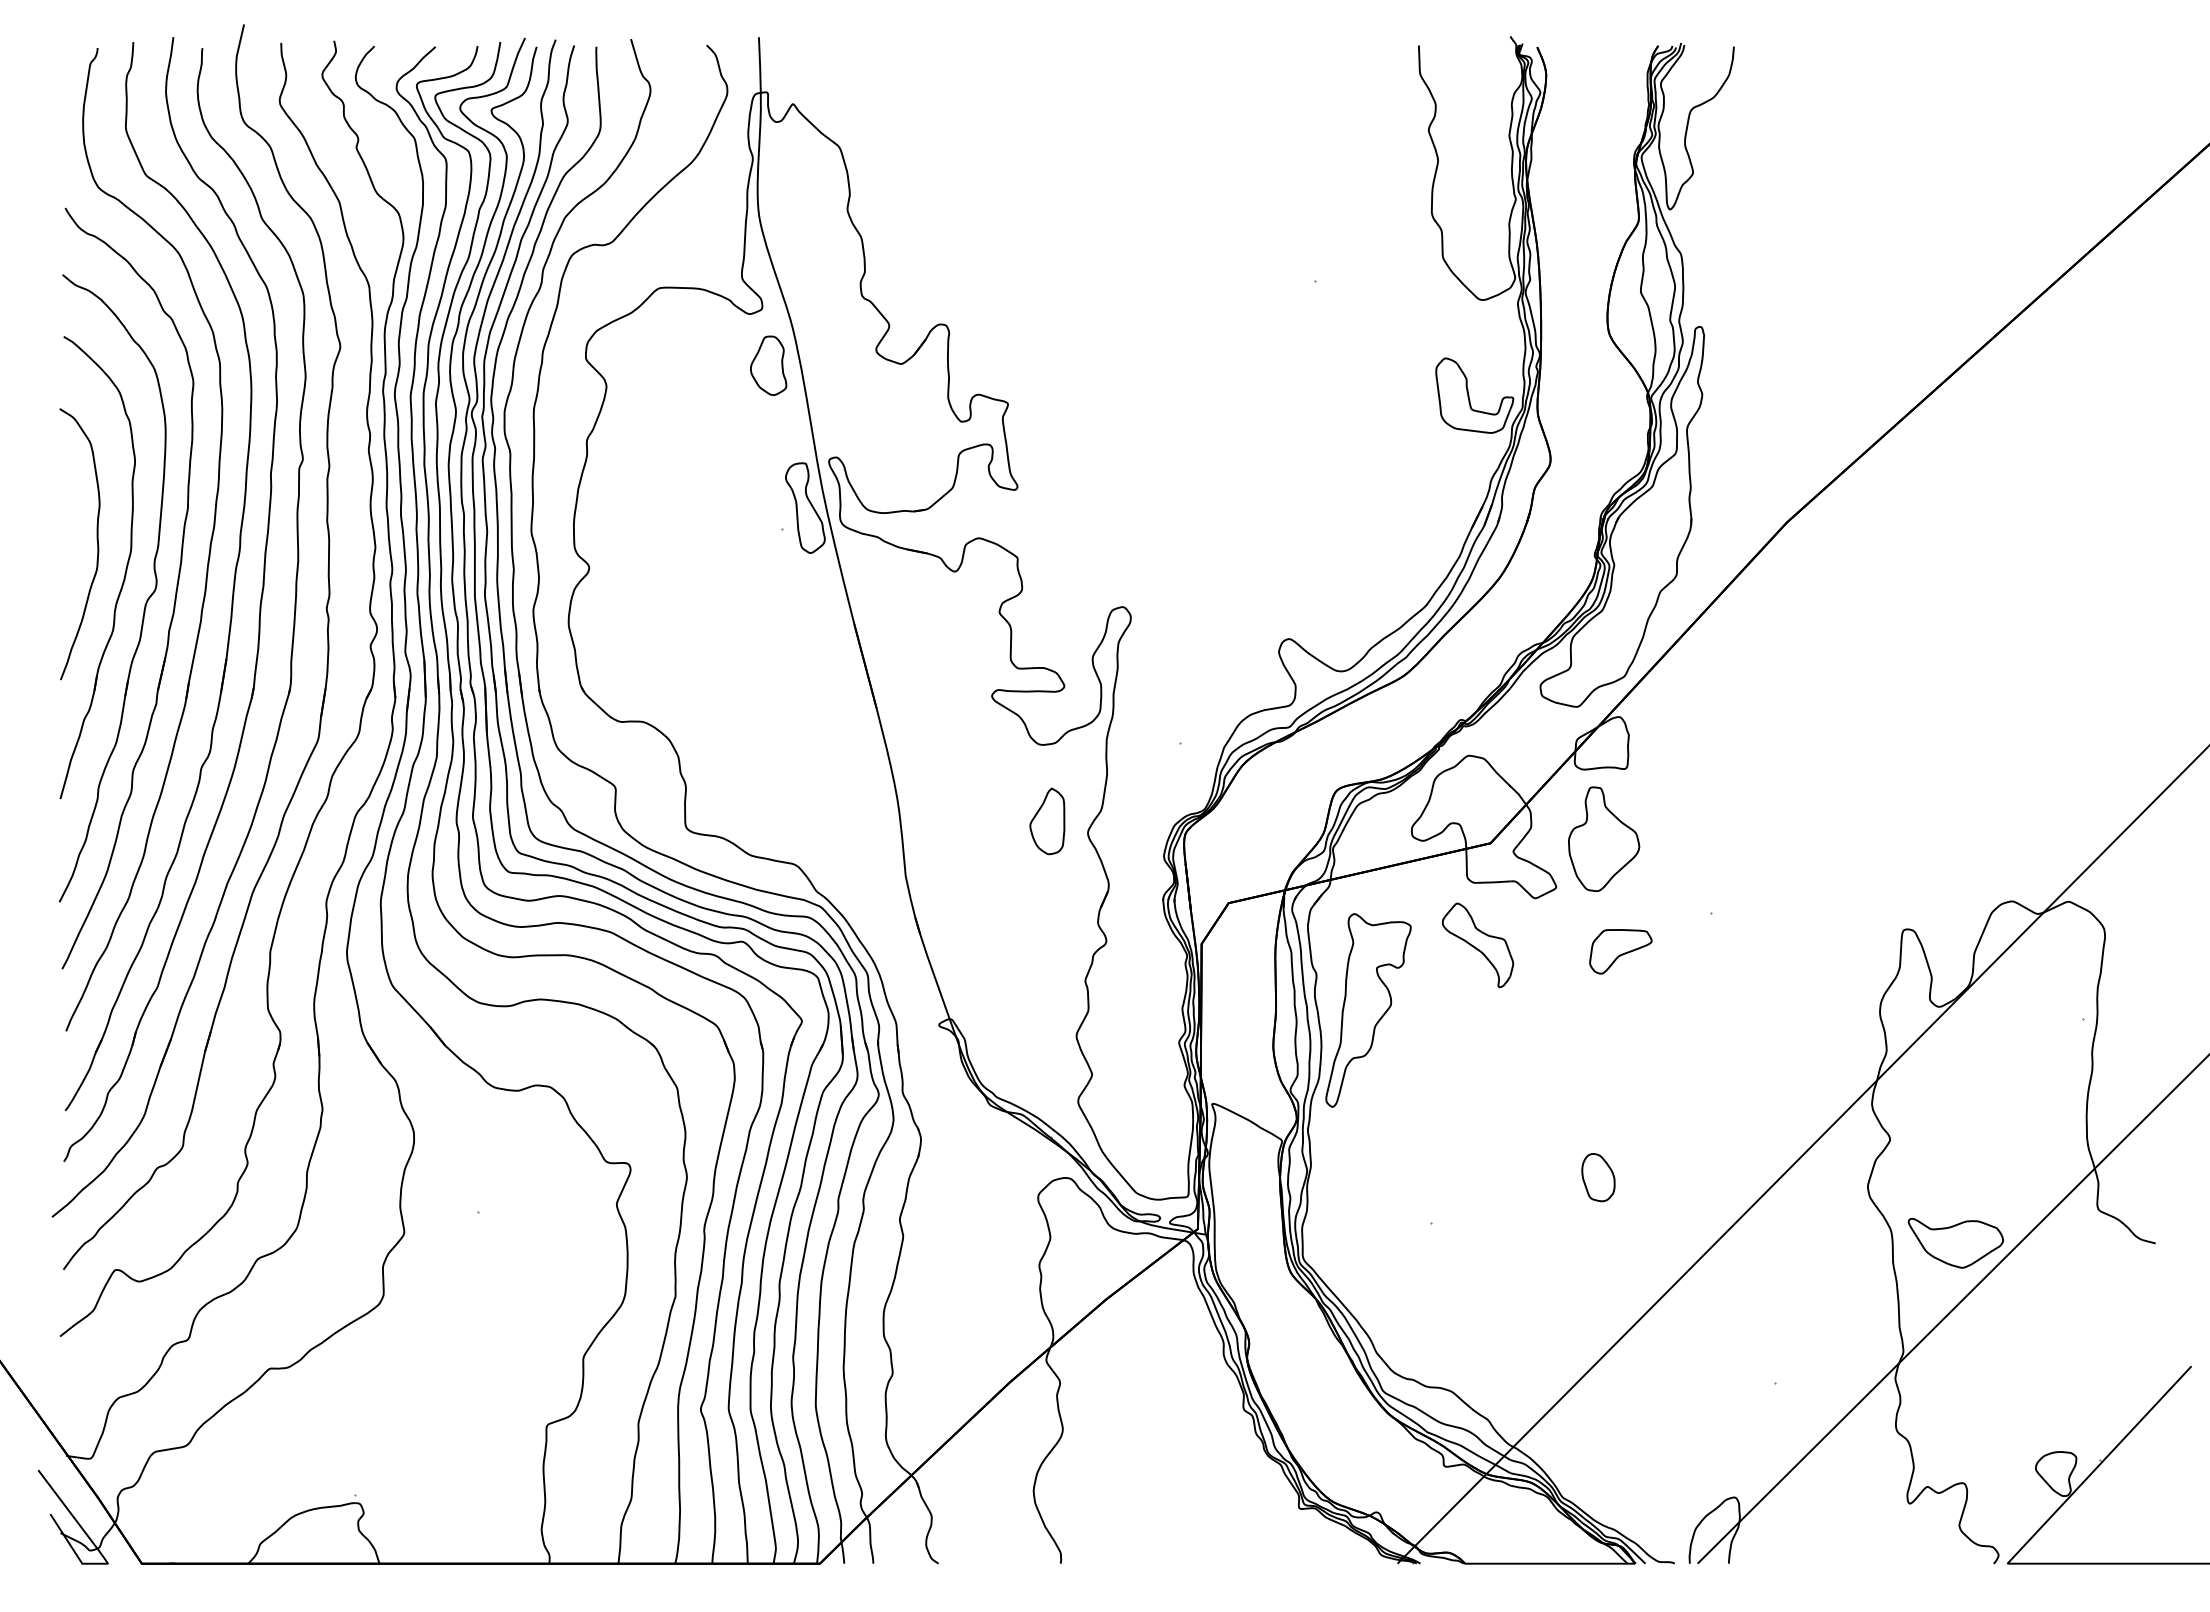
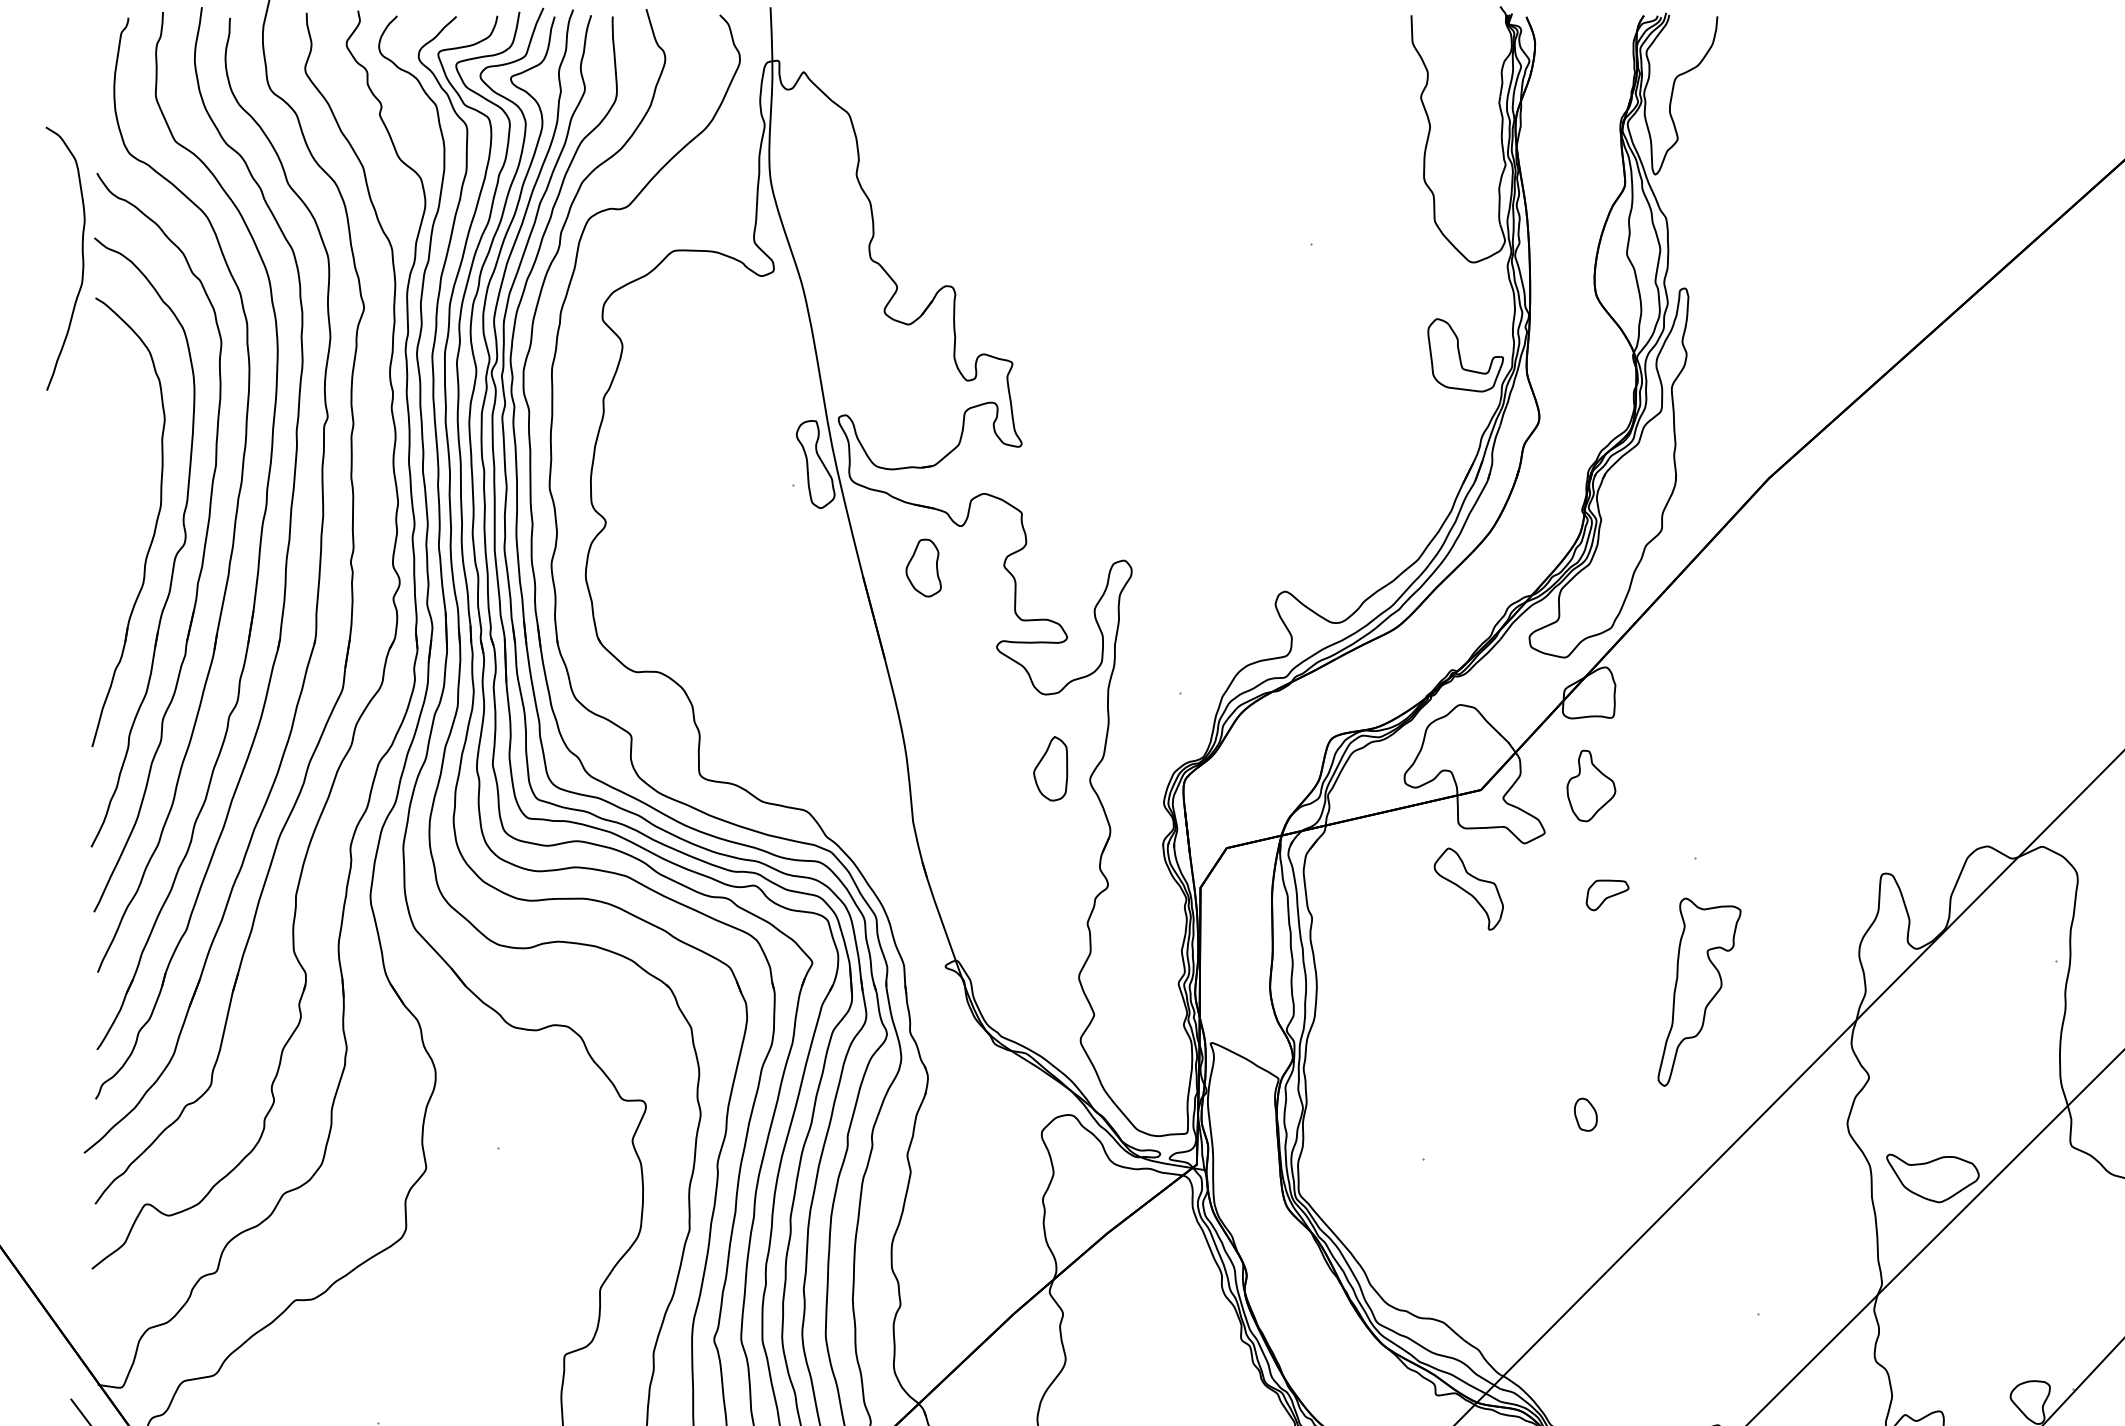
part: (768, 365) -> (923, 567), moved
curve: (96, 540) -> (81, 255), moved
part: (1604, 838) -> (1591, 785), size x0.7
part: (1620, 951) -> (1607, 895), size x0.7
part: (1368, 1010) -> (1699, 992), moved
part: (1598, 1177) -> (1585, 1114), size x0.7

